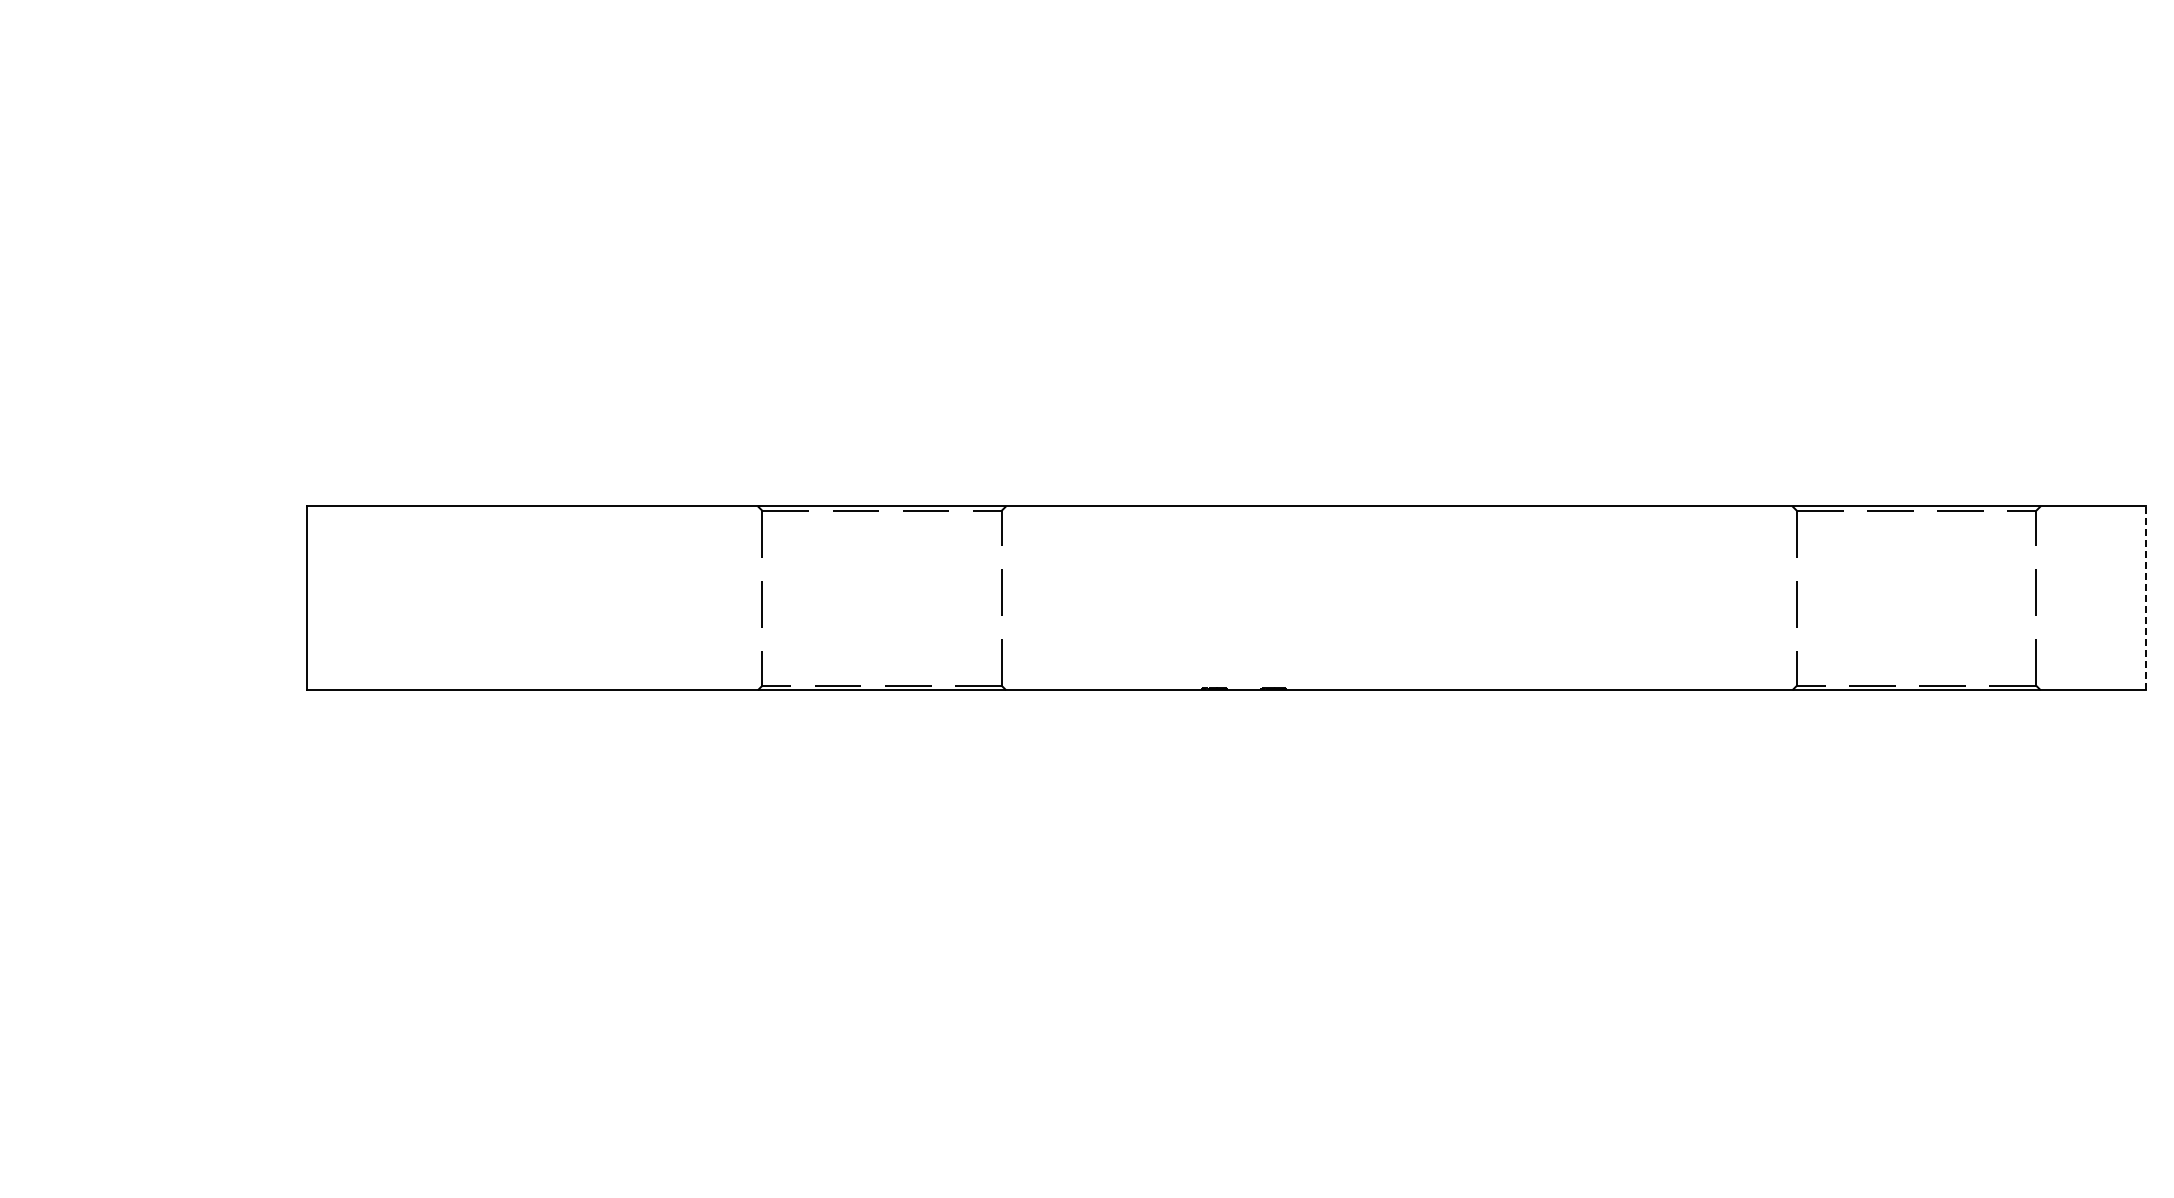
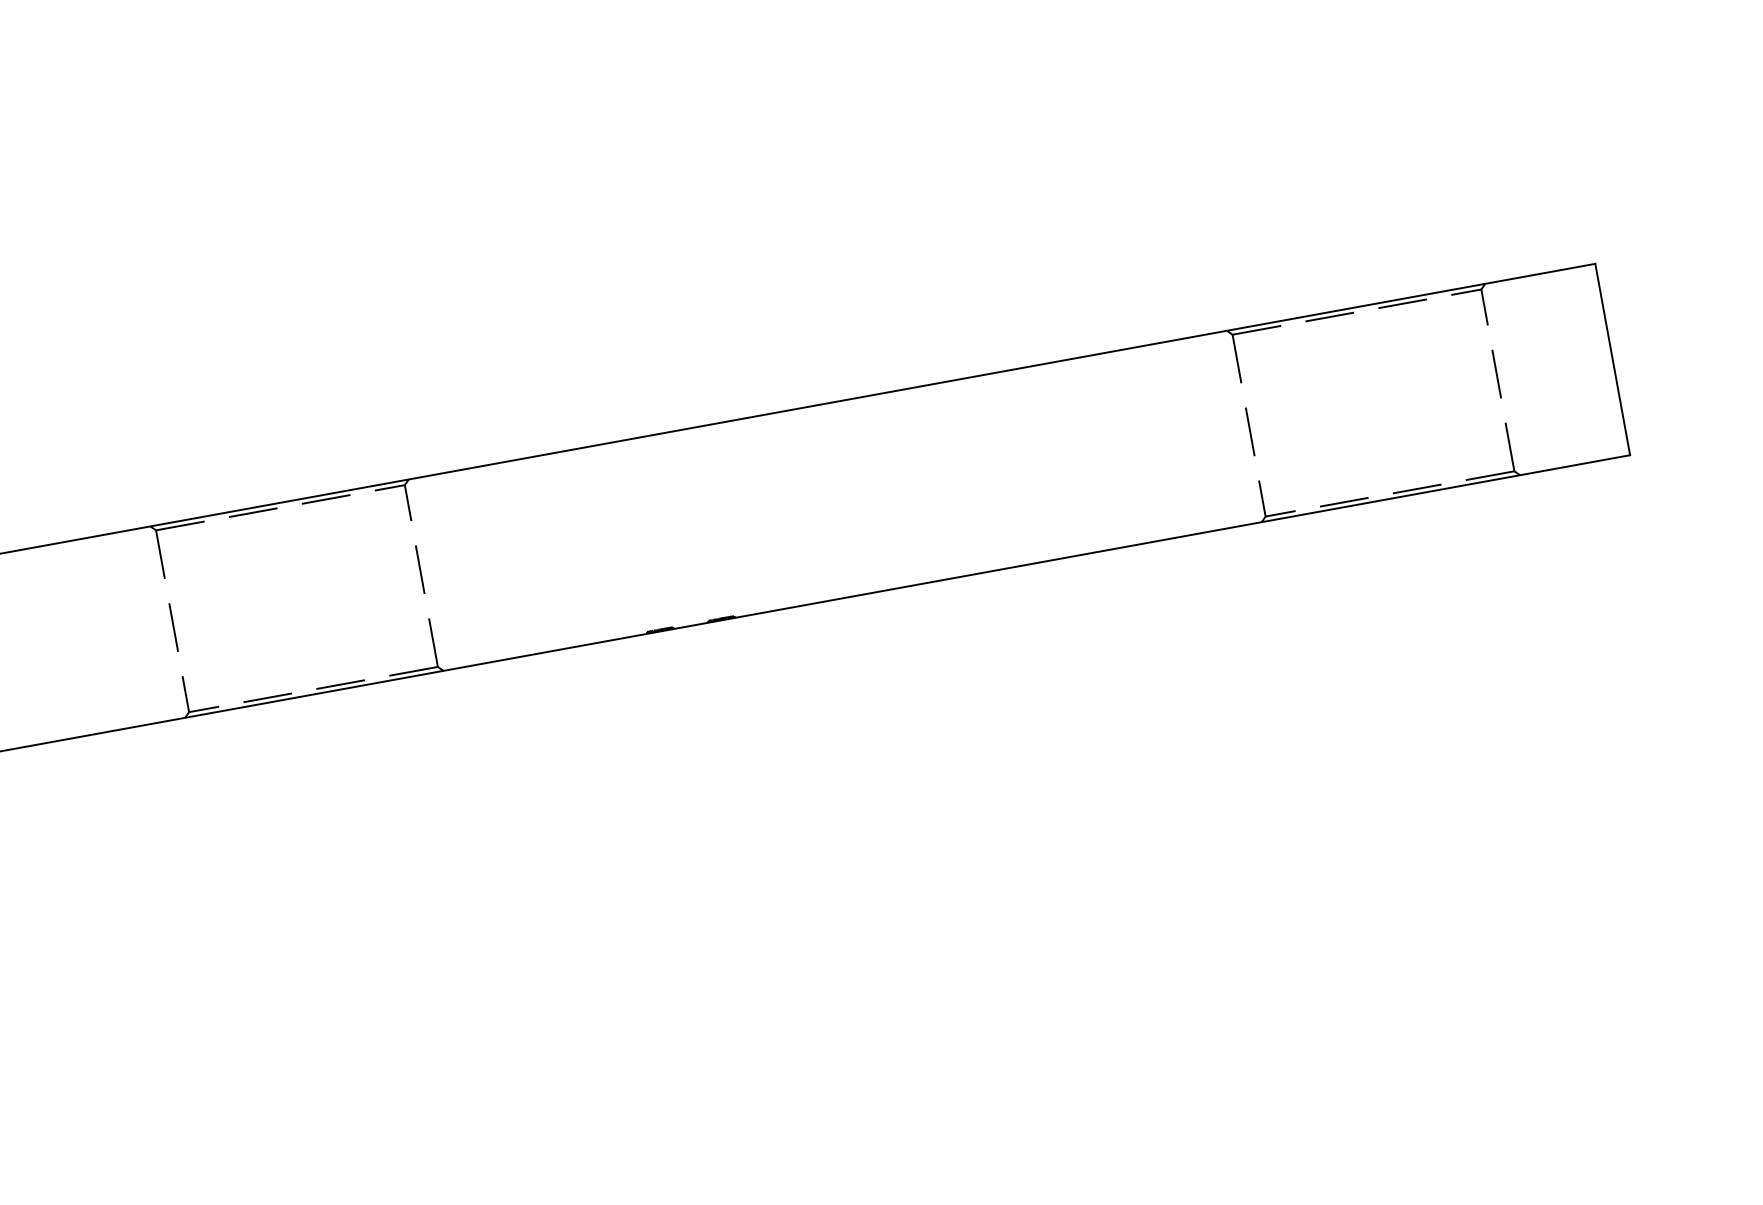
line: (2146, 598) -> (1612, 359), dashed -> solid

